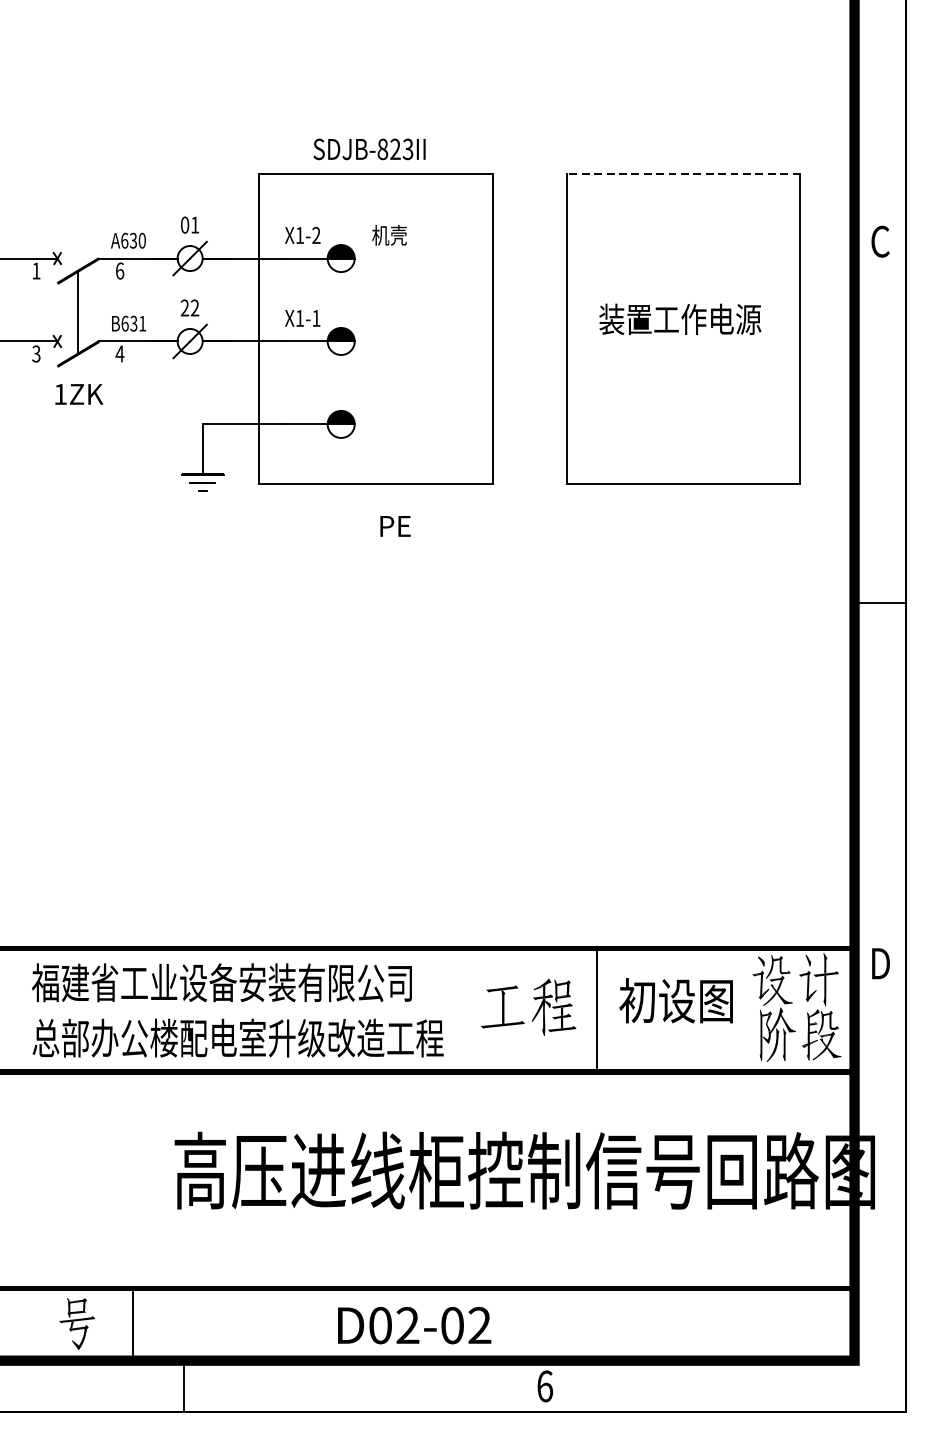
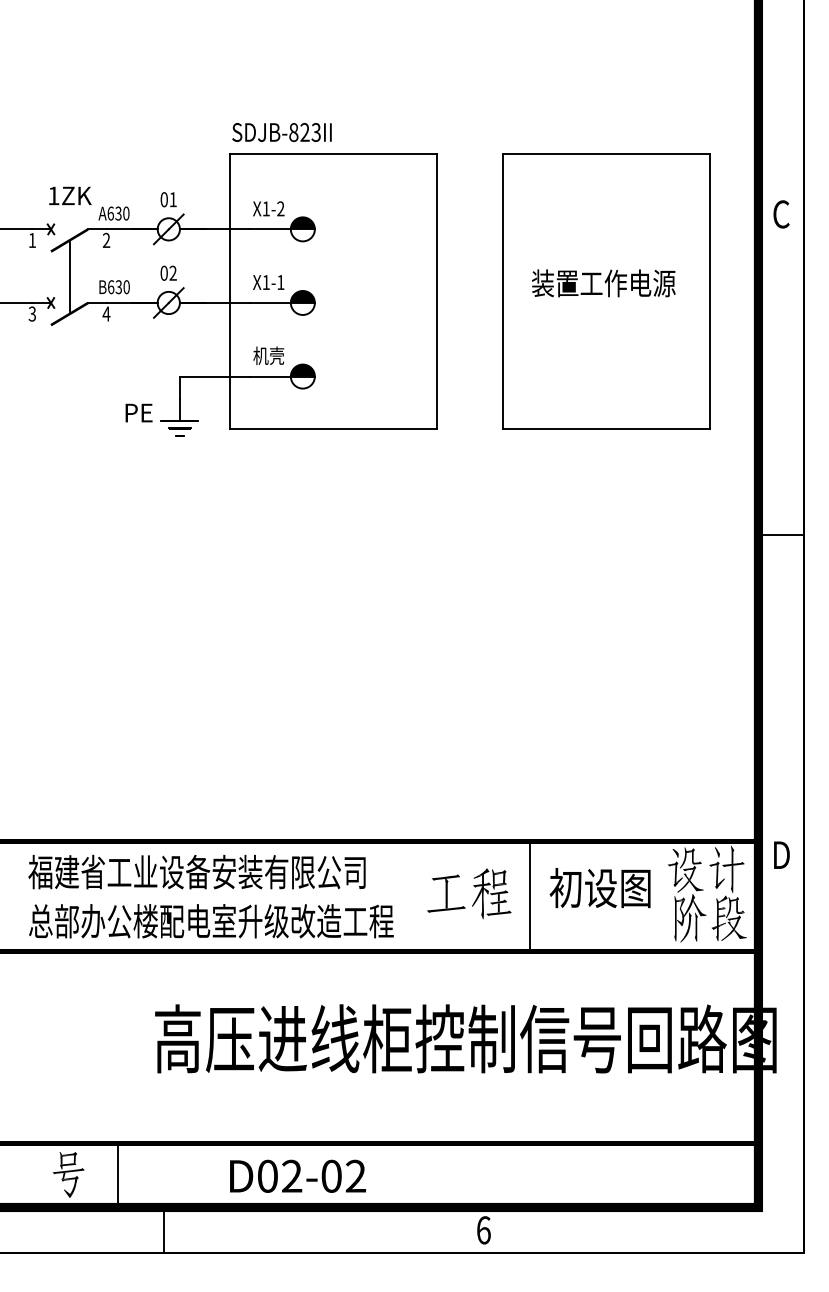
text: (368, 149) -> (281, 132), moved
line: (683, 173) -> (606, 153), dashed -> solid
text: (389, 235) -> (268, 355), moved
text: (119, 271) -> (106, 240), 6 -> 2
text: (184, 308) -> (163, 273), 22 -> 02
text: (142, 324) -> (126, 287), B631 -> B630
text: (79, 393) -> (70, 195), moved
text: (394, 525) -> (138, 412), moved
text: (414, 1324) -> (297, 1175), moved

